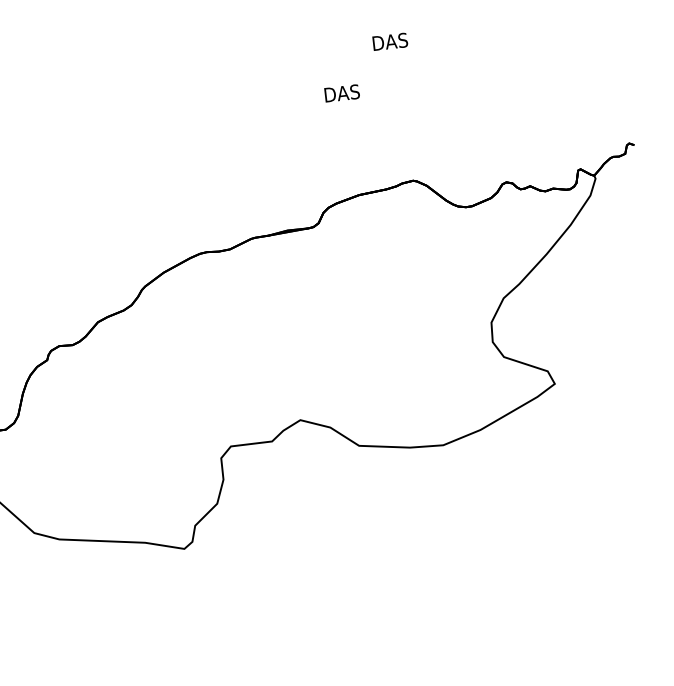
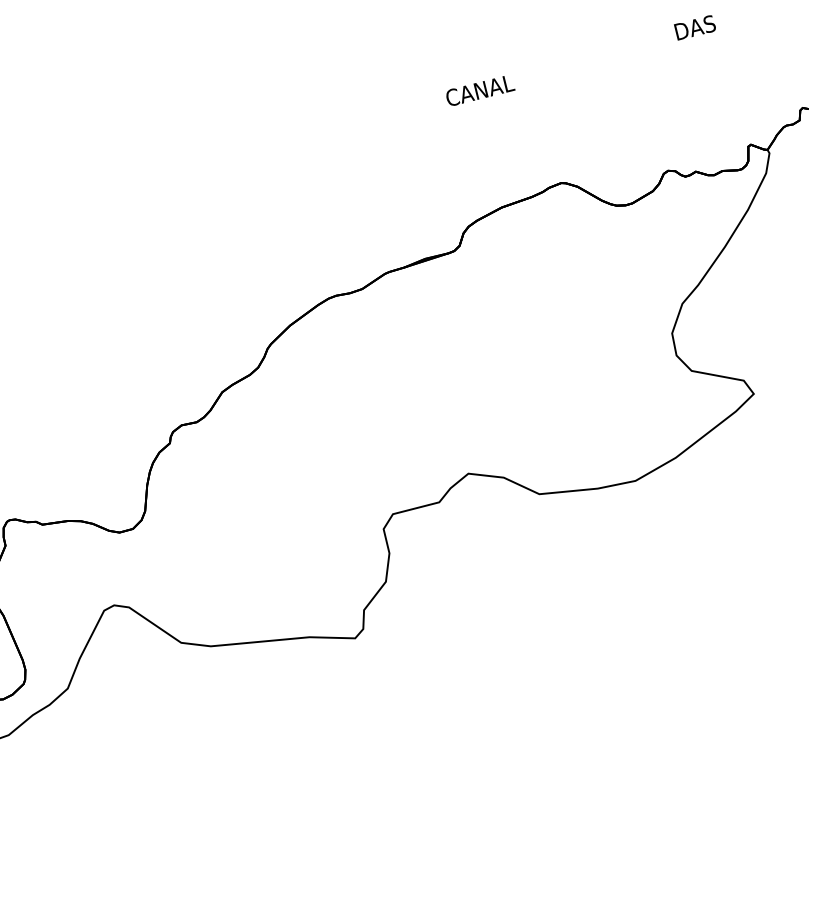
text: (389, 41) -> (694, 27), moved
text: (354, 92) -> (480, 91), DAS -> CANAL

